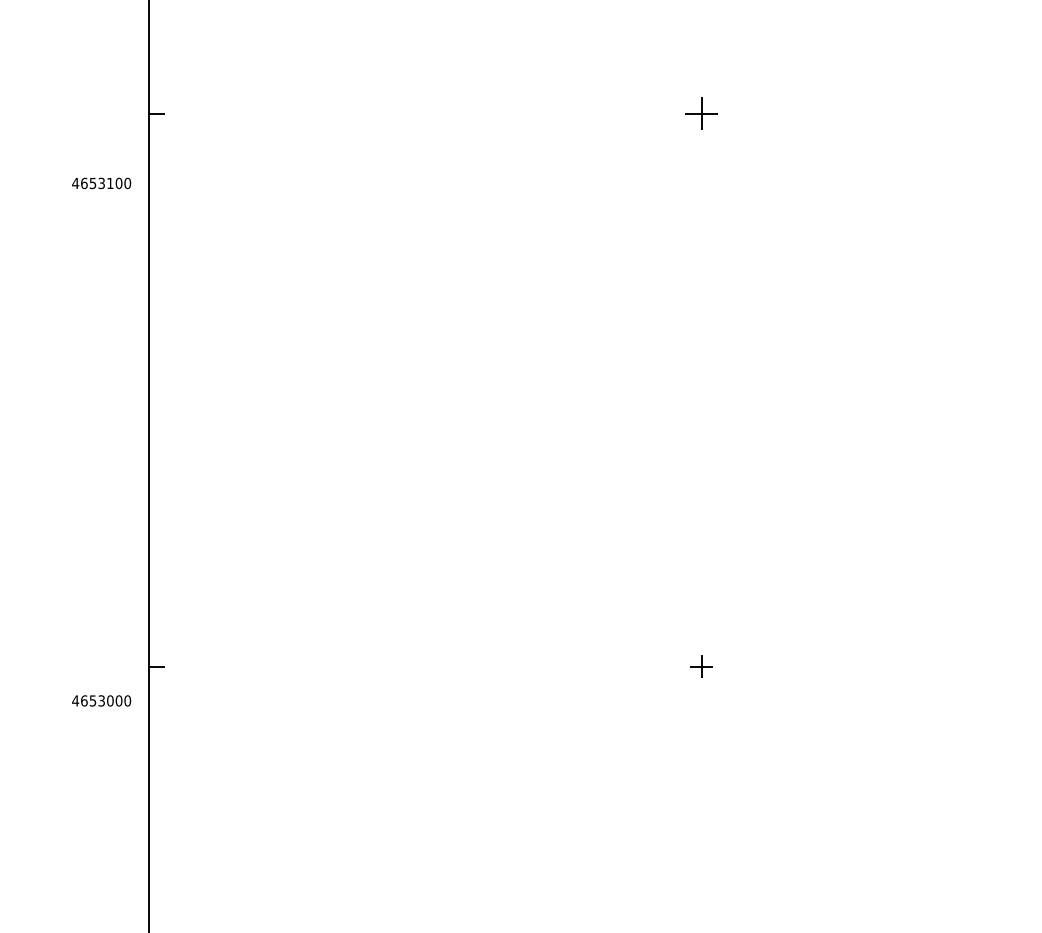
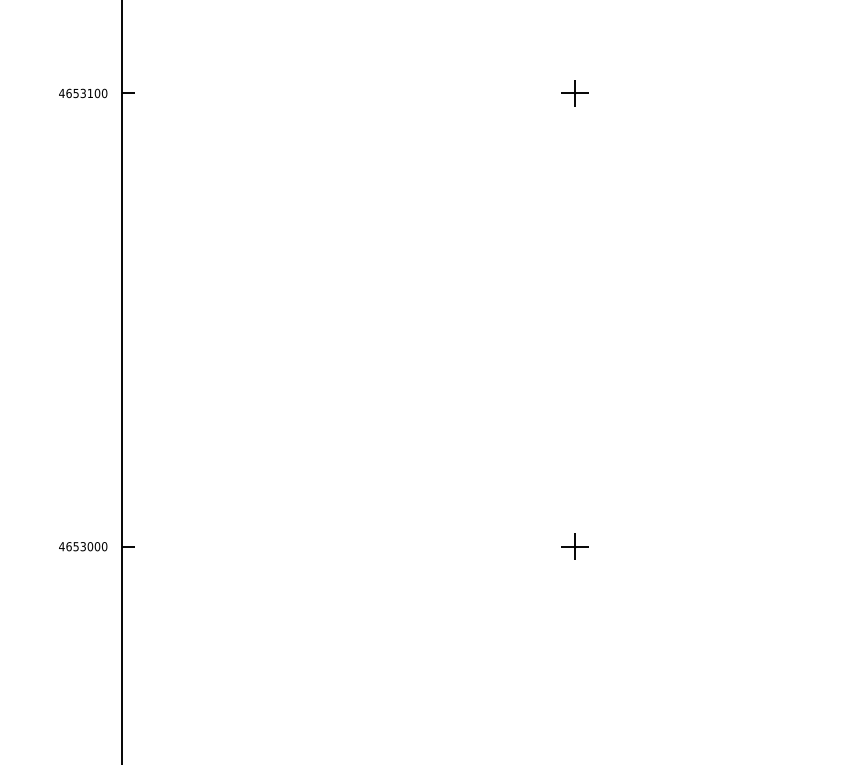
text: (101, 183) -> (83, 93), moved
part: (700, 666) -> (574, 546), size x1.43
text: (101, 700) -> (83, 546), moved

